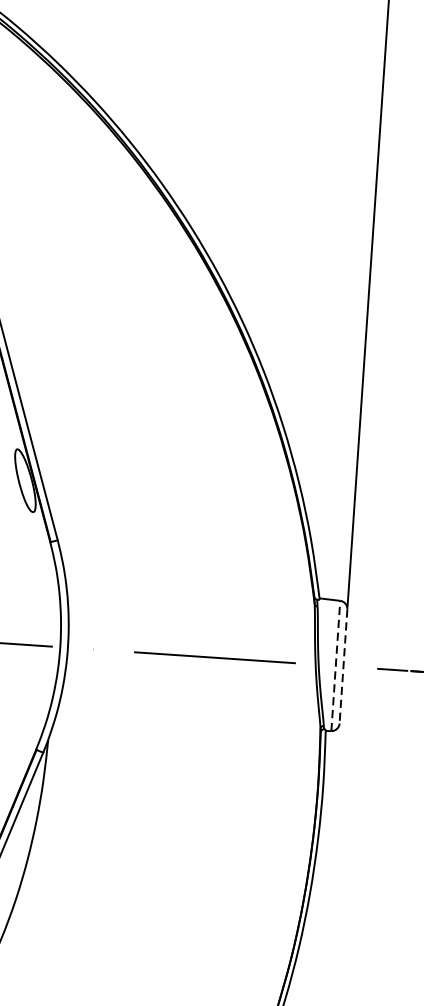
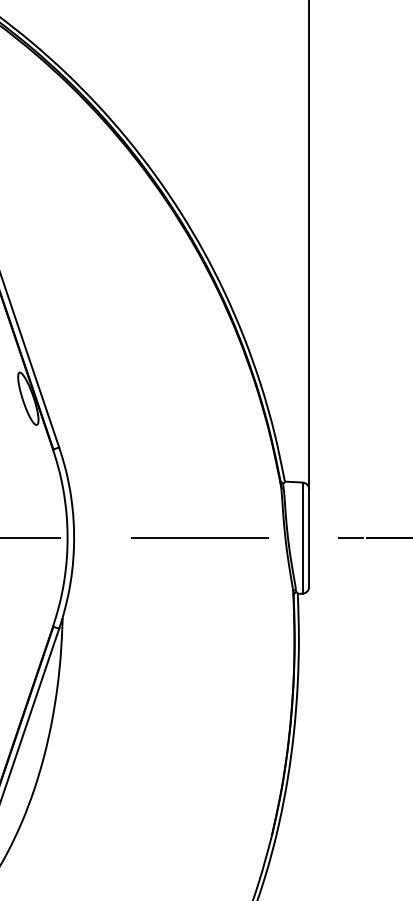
line: (335, 666) -> (302, 538), dashed -> solid
line: (343, 666) -> (309, 538), dashed -> solid

